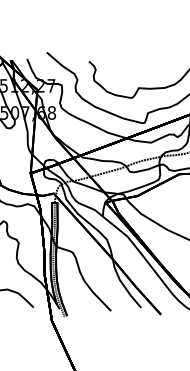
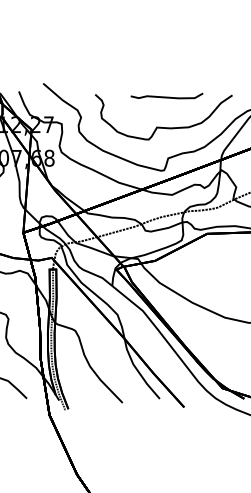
curve: (146, 62) -> (166, 96), added

